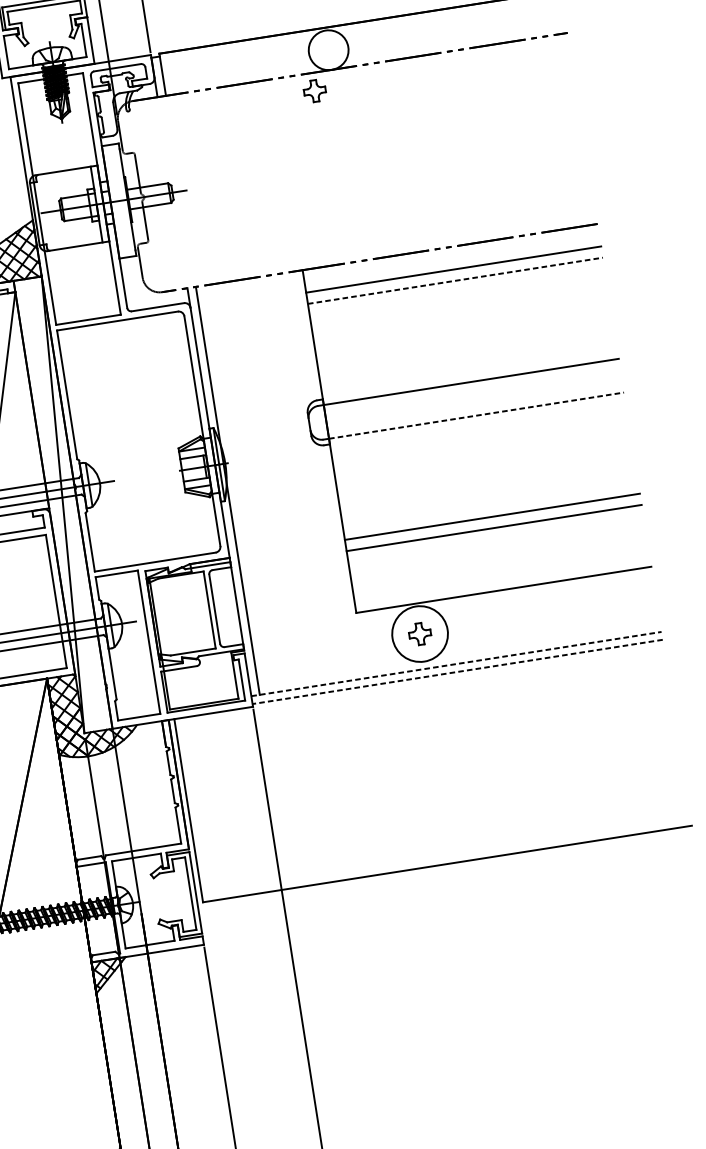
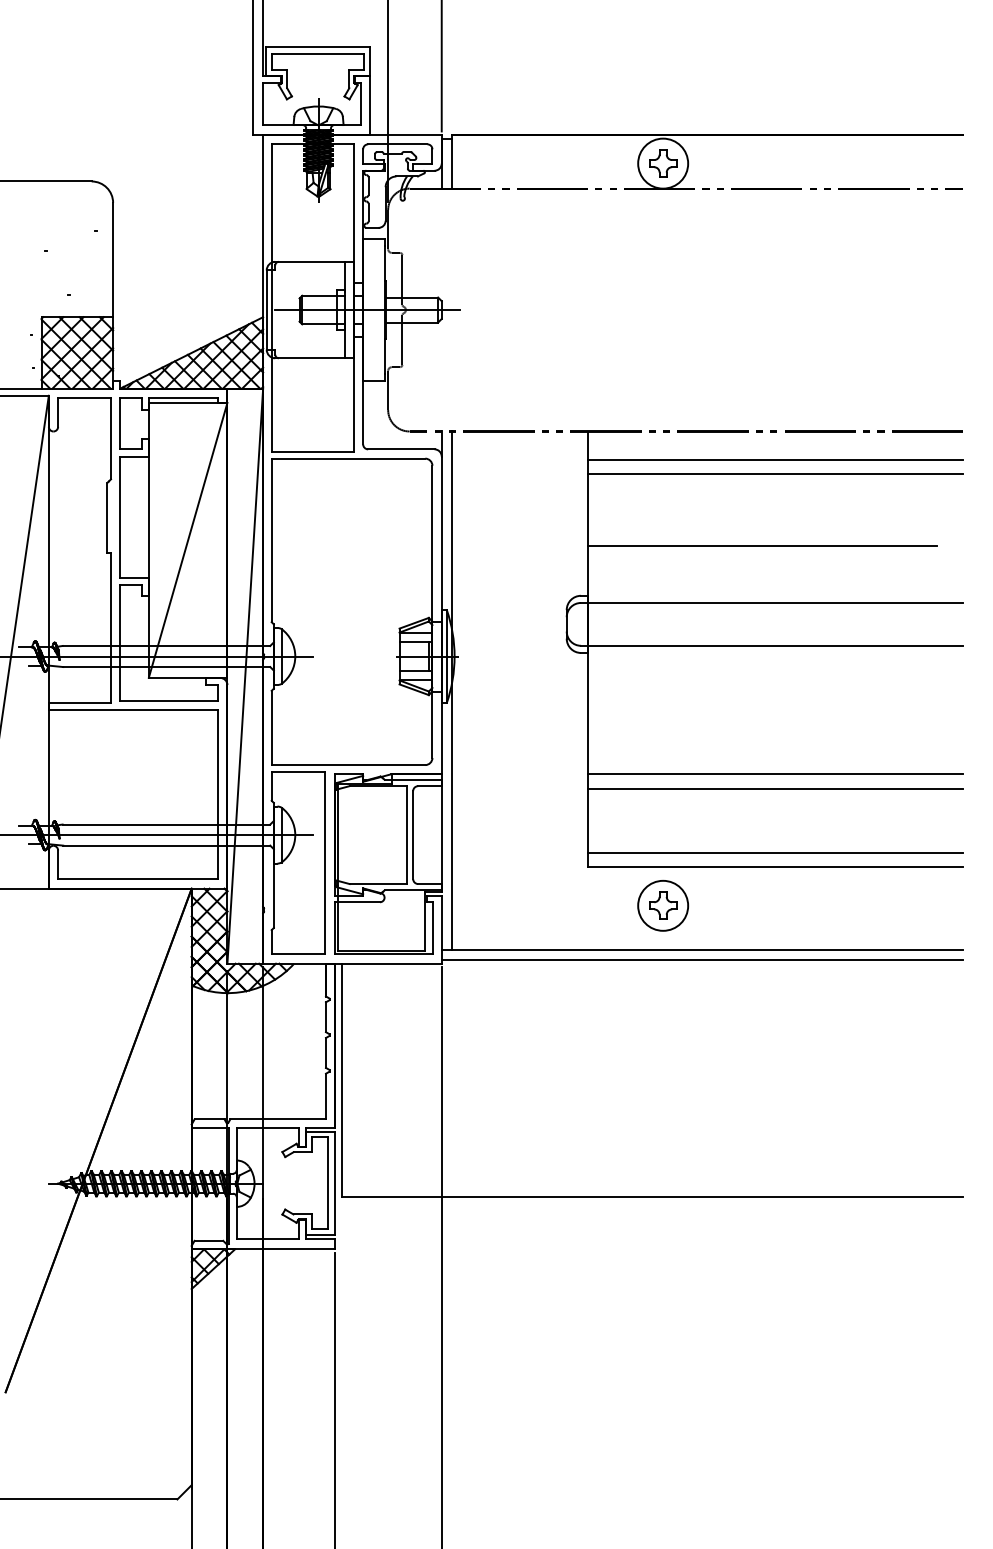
part: (315, 90) -> (663, 163), moved
line: (455, 280) -> (775, 474), dashed -> solid
line: (453, 338) -> (762, 545), added
line: (476, 415) -> (775, 645), dashed -> solid
line: (501, 578) -> (775, 852), added
circle: (420, 633) -> (663, 905), size x0.71
line: (456, 664) -> (702, 950), dashed -> solid
line: (457, 672) -> (702, 960), dashed -> solid

